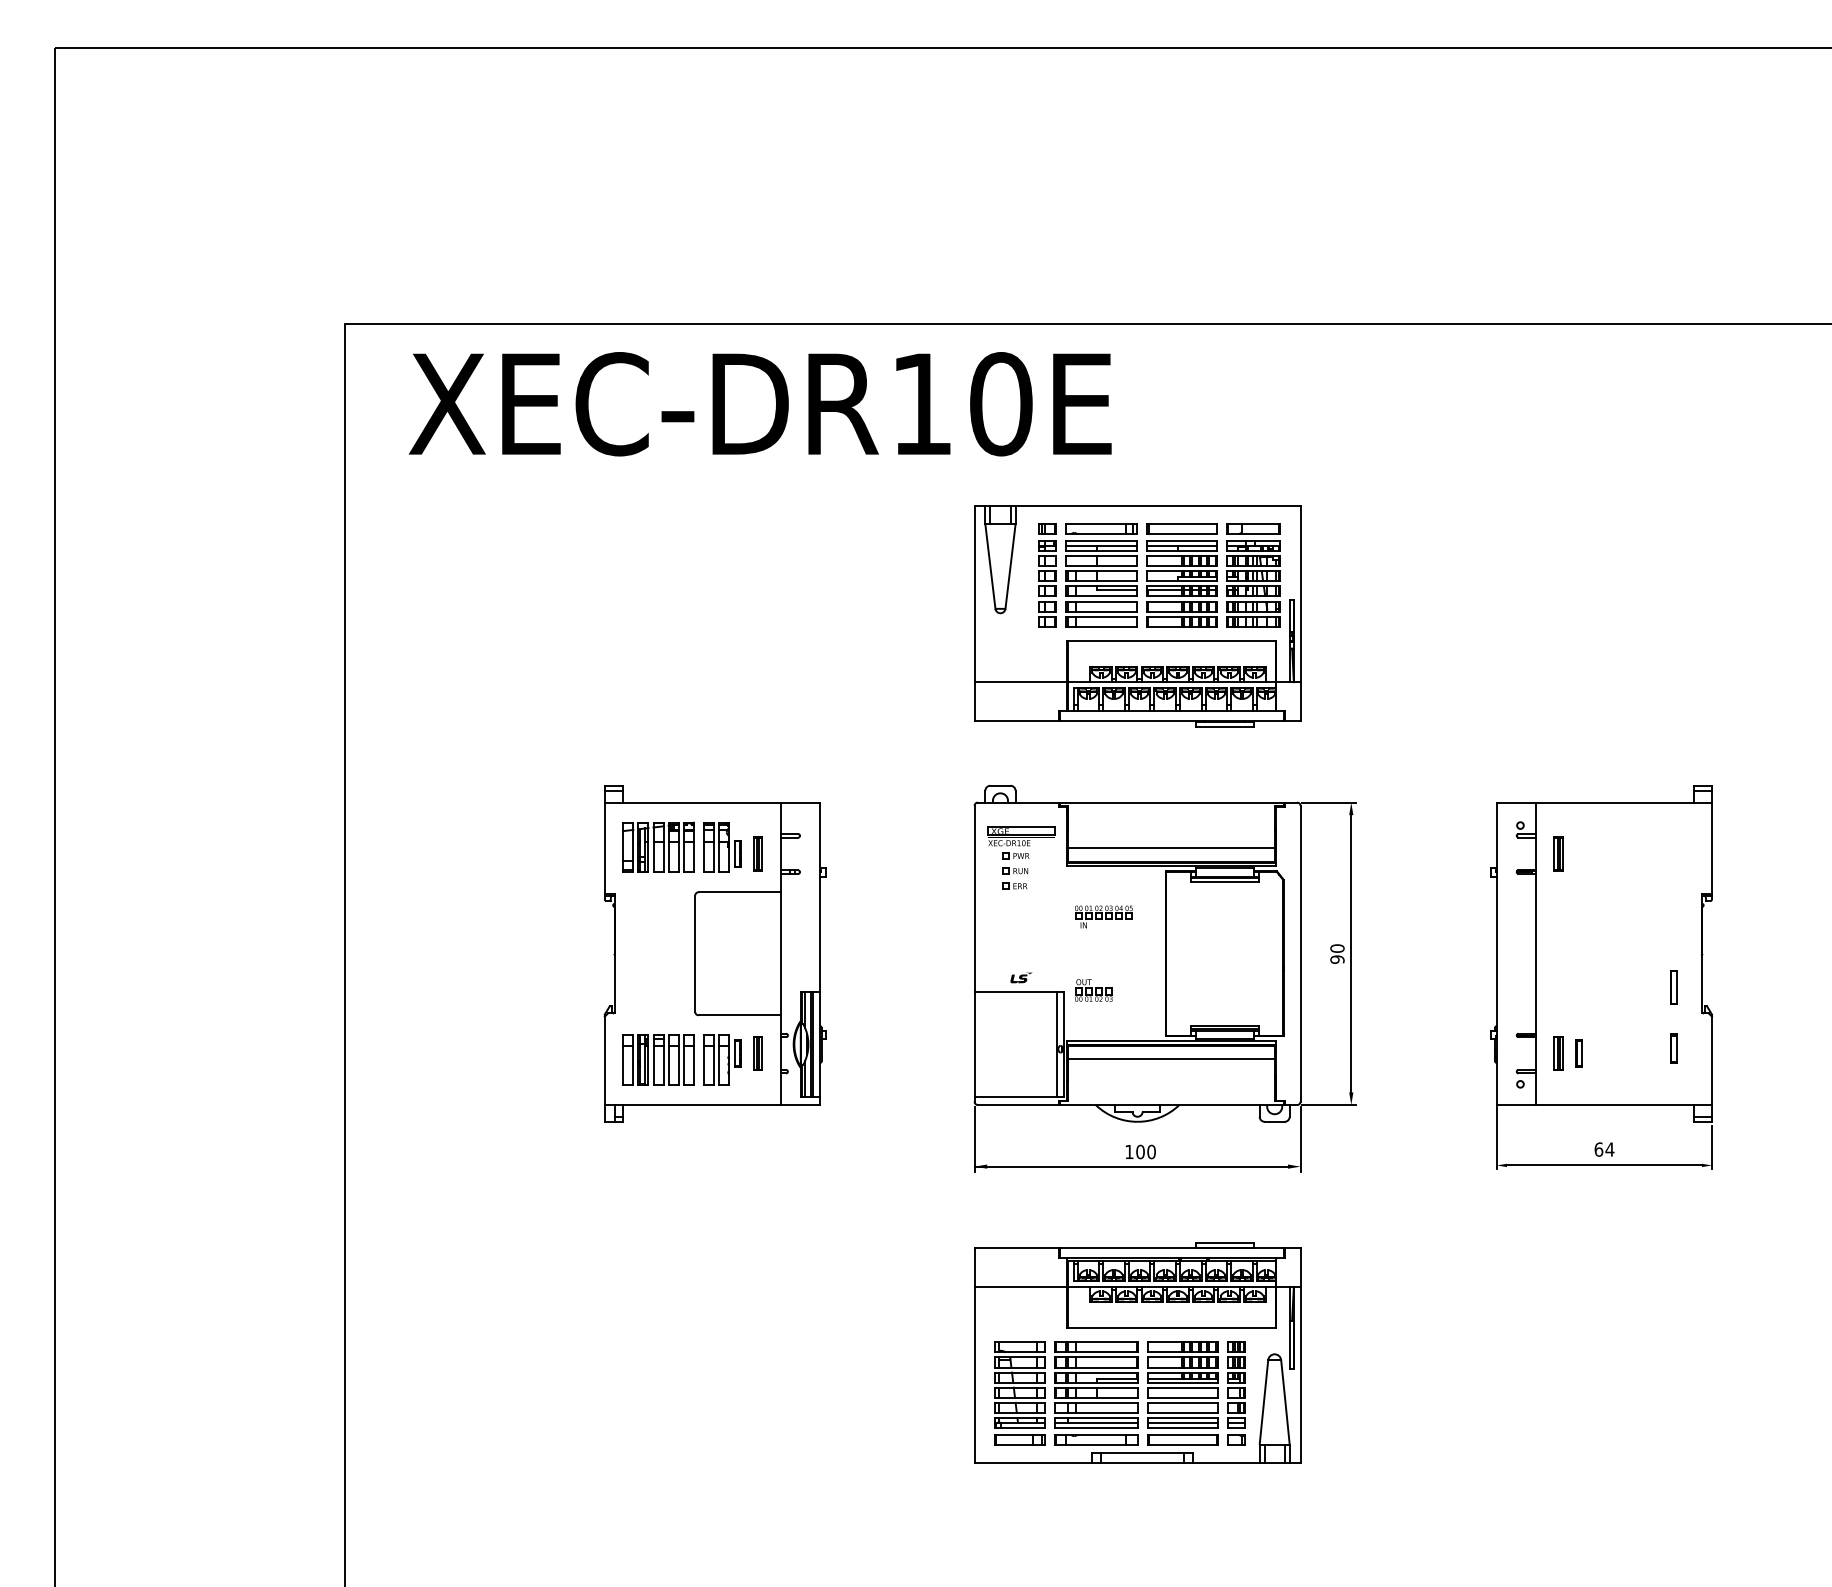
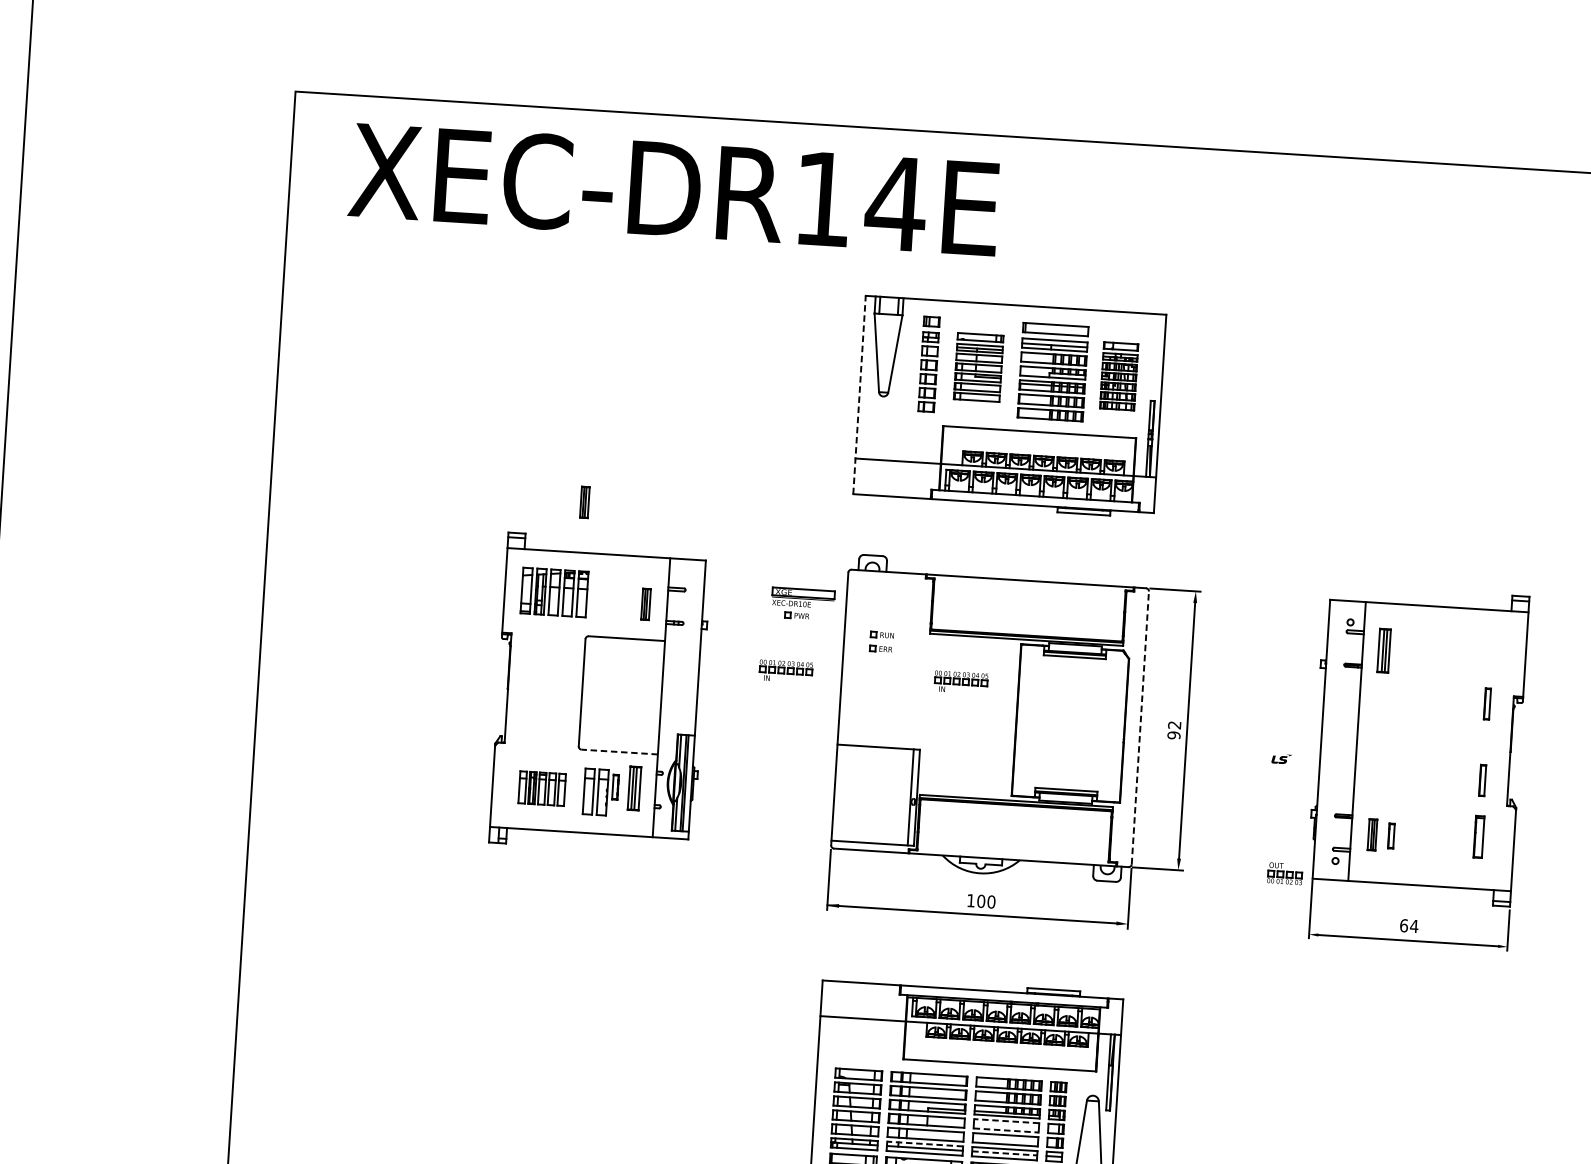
text: (1000, 404) -> (895, 203), XEC-DR10E -> XEC-DR14E
part: (1101, 575) -> (978, 367), size x0.7
part: (1253, 575) -> (1118, 376), size x0.7
line: (974, 613) -> (859, 395), solid -> dashed
part: (684, 747) -> (584, 501), added
part: (1021, 842) -> (802, 603), moved
part: (722, 847) -> (613, 596), removed
line: (1171, 848) -> (1027, 623), removed
part: (1558, 853) -> (1384, 650), size x1.4
part: (1673, 904) -> (1487, 704), added
part: (913, 916) -> (785, 671), added
text: (1337, 948) -> (1174, 725), 90 -> 92
line: (1300, 953) -> (1140, 727), solid -> dashed
part: (1021, 977) -> (1281, 758), moved
part: (1093, 990) -> (1284, 873), moved
line: (739, 1015) -> (619, 752), solid -> dashed
part: (1673, 1048) -> (1478, 836), size x1.6
part: (757, 1053) -> (633, 788), size x1.4
part: (658, 1059) -> (542, 788), size x0.7
line: (1171, 1059) -> (1015, 817), removed
line: (1182, 1387) -> (1006, 1120), solid -> dashed
line: (1183, 1397) -> (1006, 1130), solid -> dashed
line: (1095, 1417) -> (924, 1143), solid -> dashed
line: (1183, 1422) -> (1005, 1153), solid -> dashed

